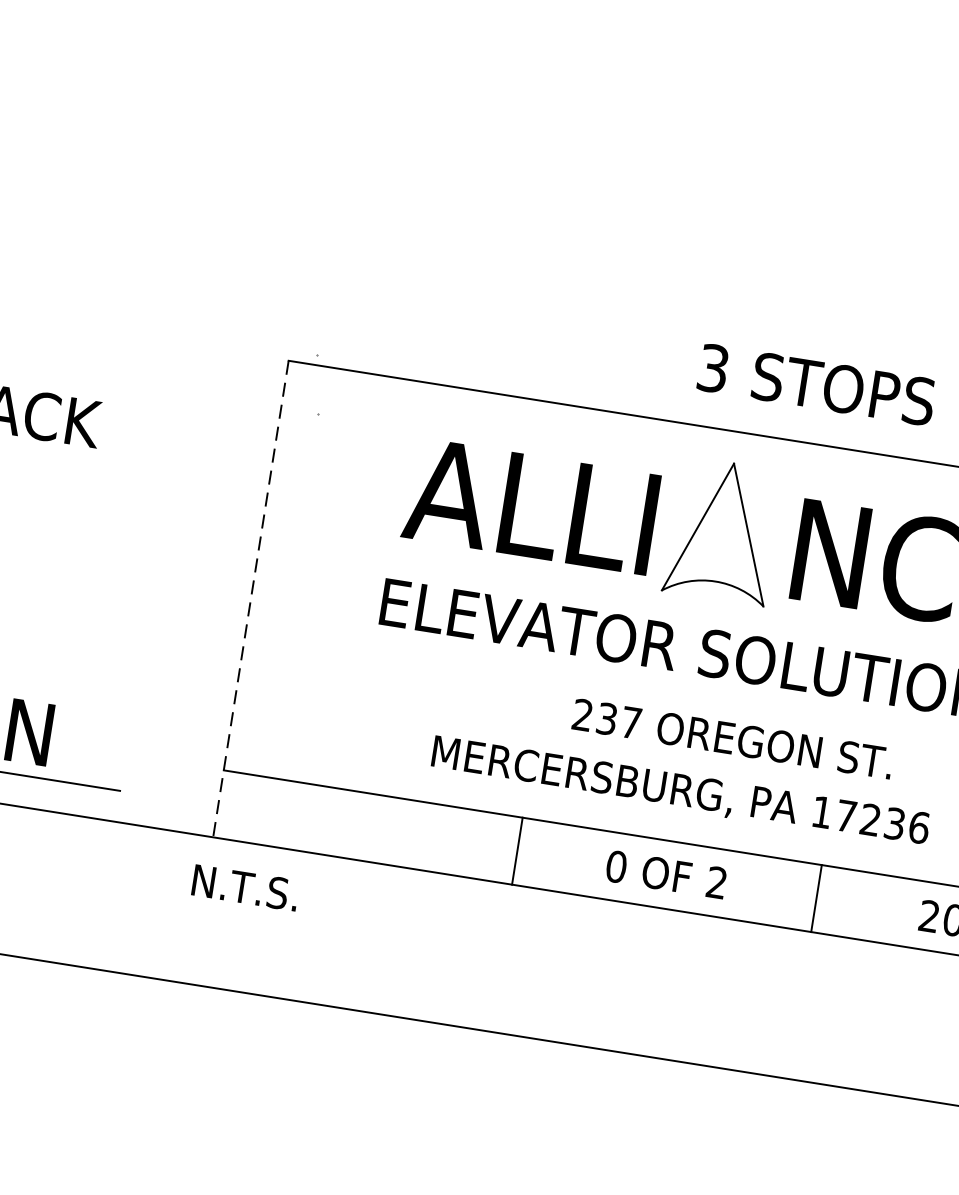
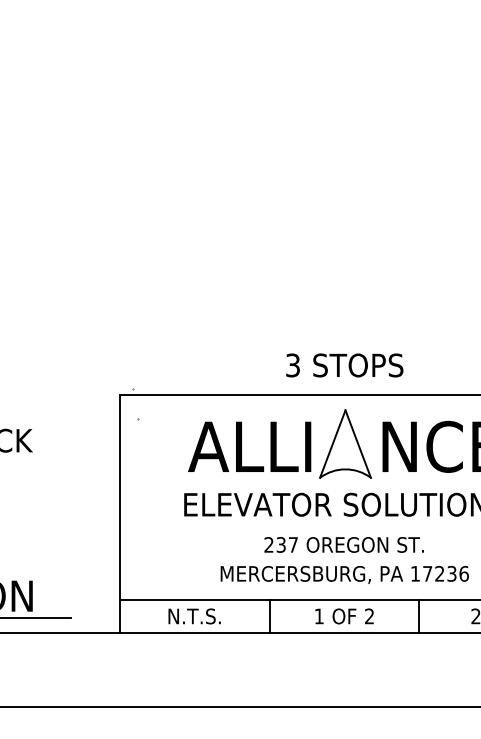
text: (816, 384) -> (344, 365), moved
line: (249, 600) -> (119, 514), dashed -> solid
text: (731, 737) -> (343, 544), moved
text: (616, 867) -> (319, 616), 0 -> 1
text: (245, 887) -> (194, 616), moved

